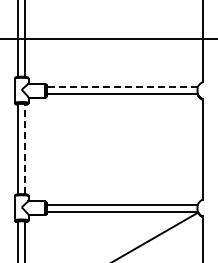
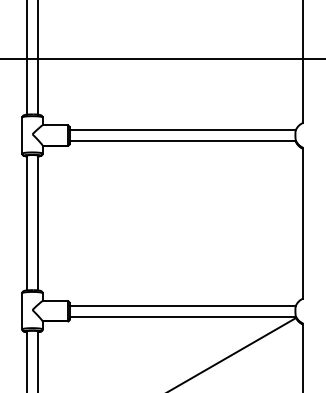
line: (122, 87) -> (183, 130), dashed -> solid
line: (25, 148) -> (38, 221), dashed -> solid

